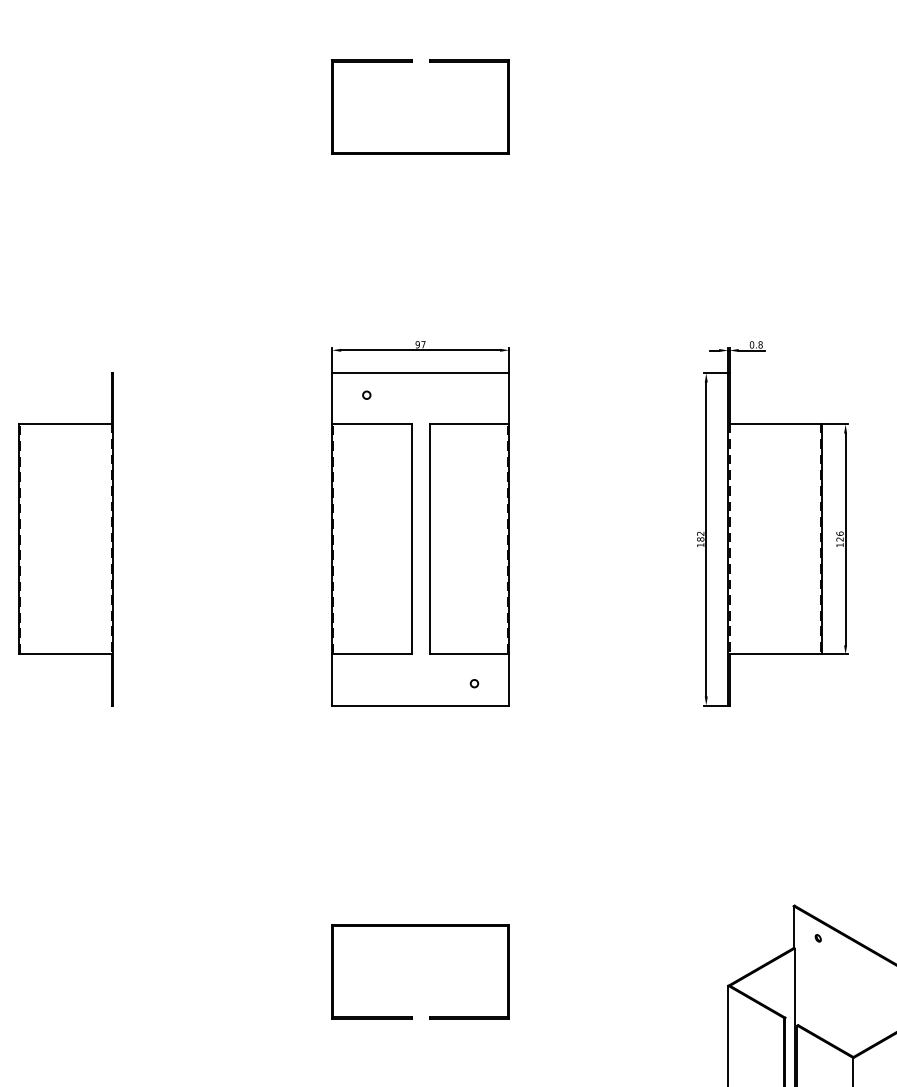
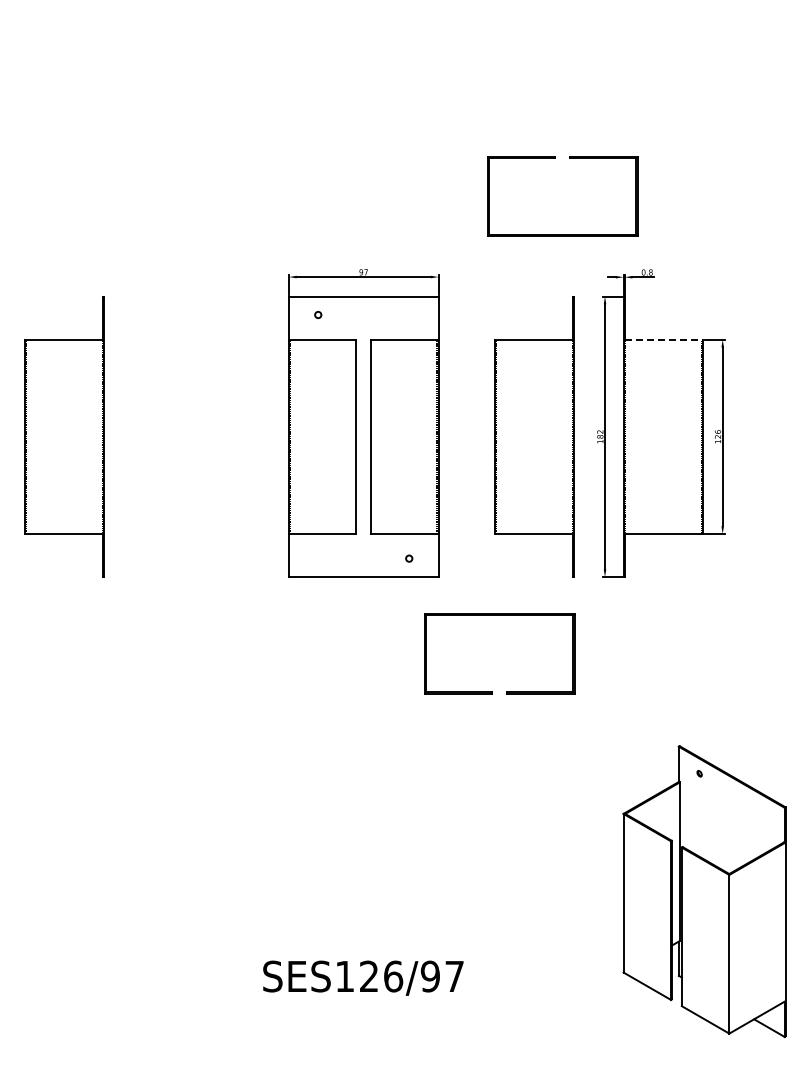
part: (420, 151) -> (562, 234), moved
line: (776, 424) -> (664, 339), solid -> dashed
part: (622, 539) -> (534, 436), added
part: (420, 926) -> (499, 615), moved

